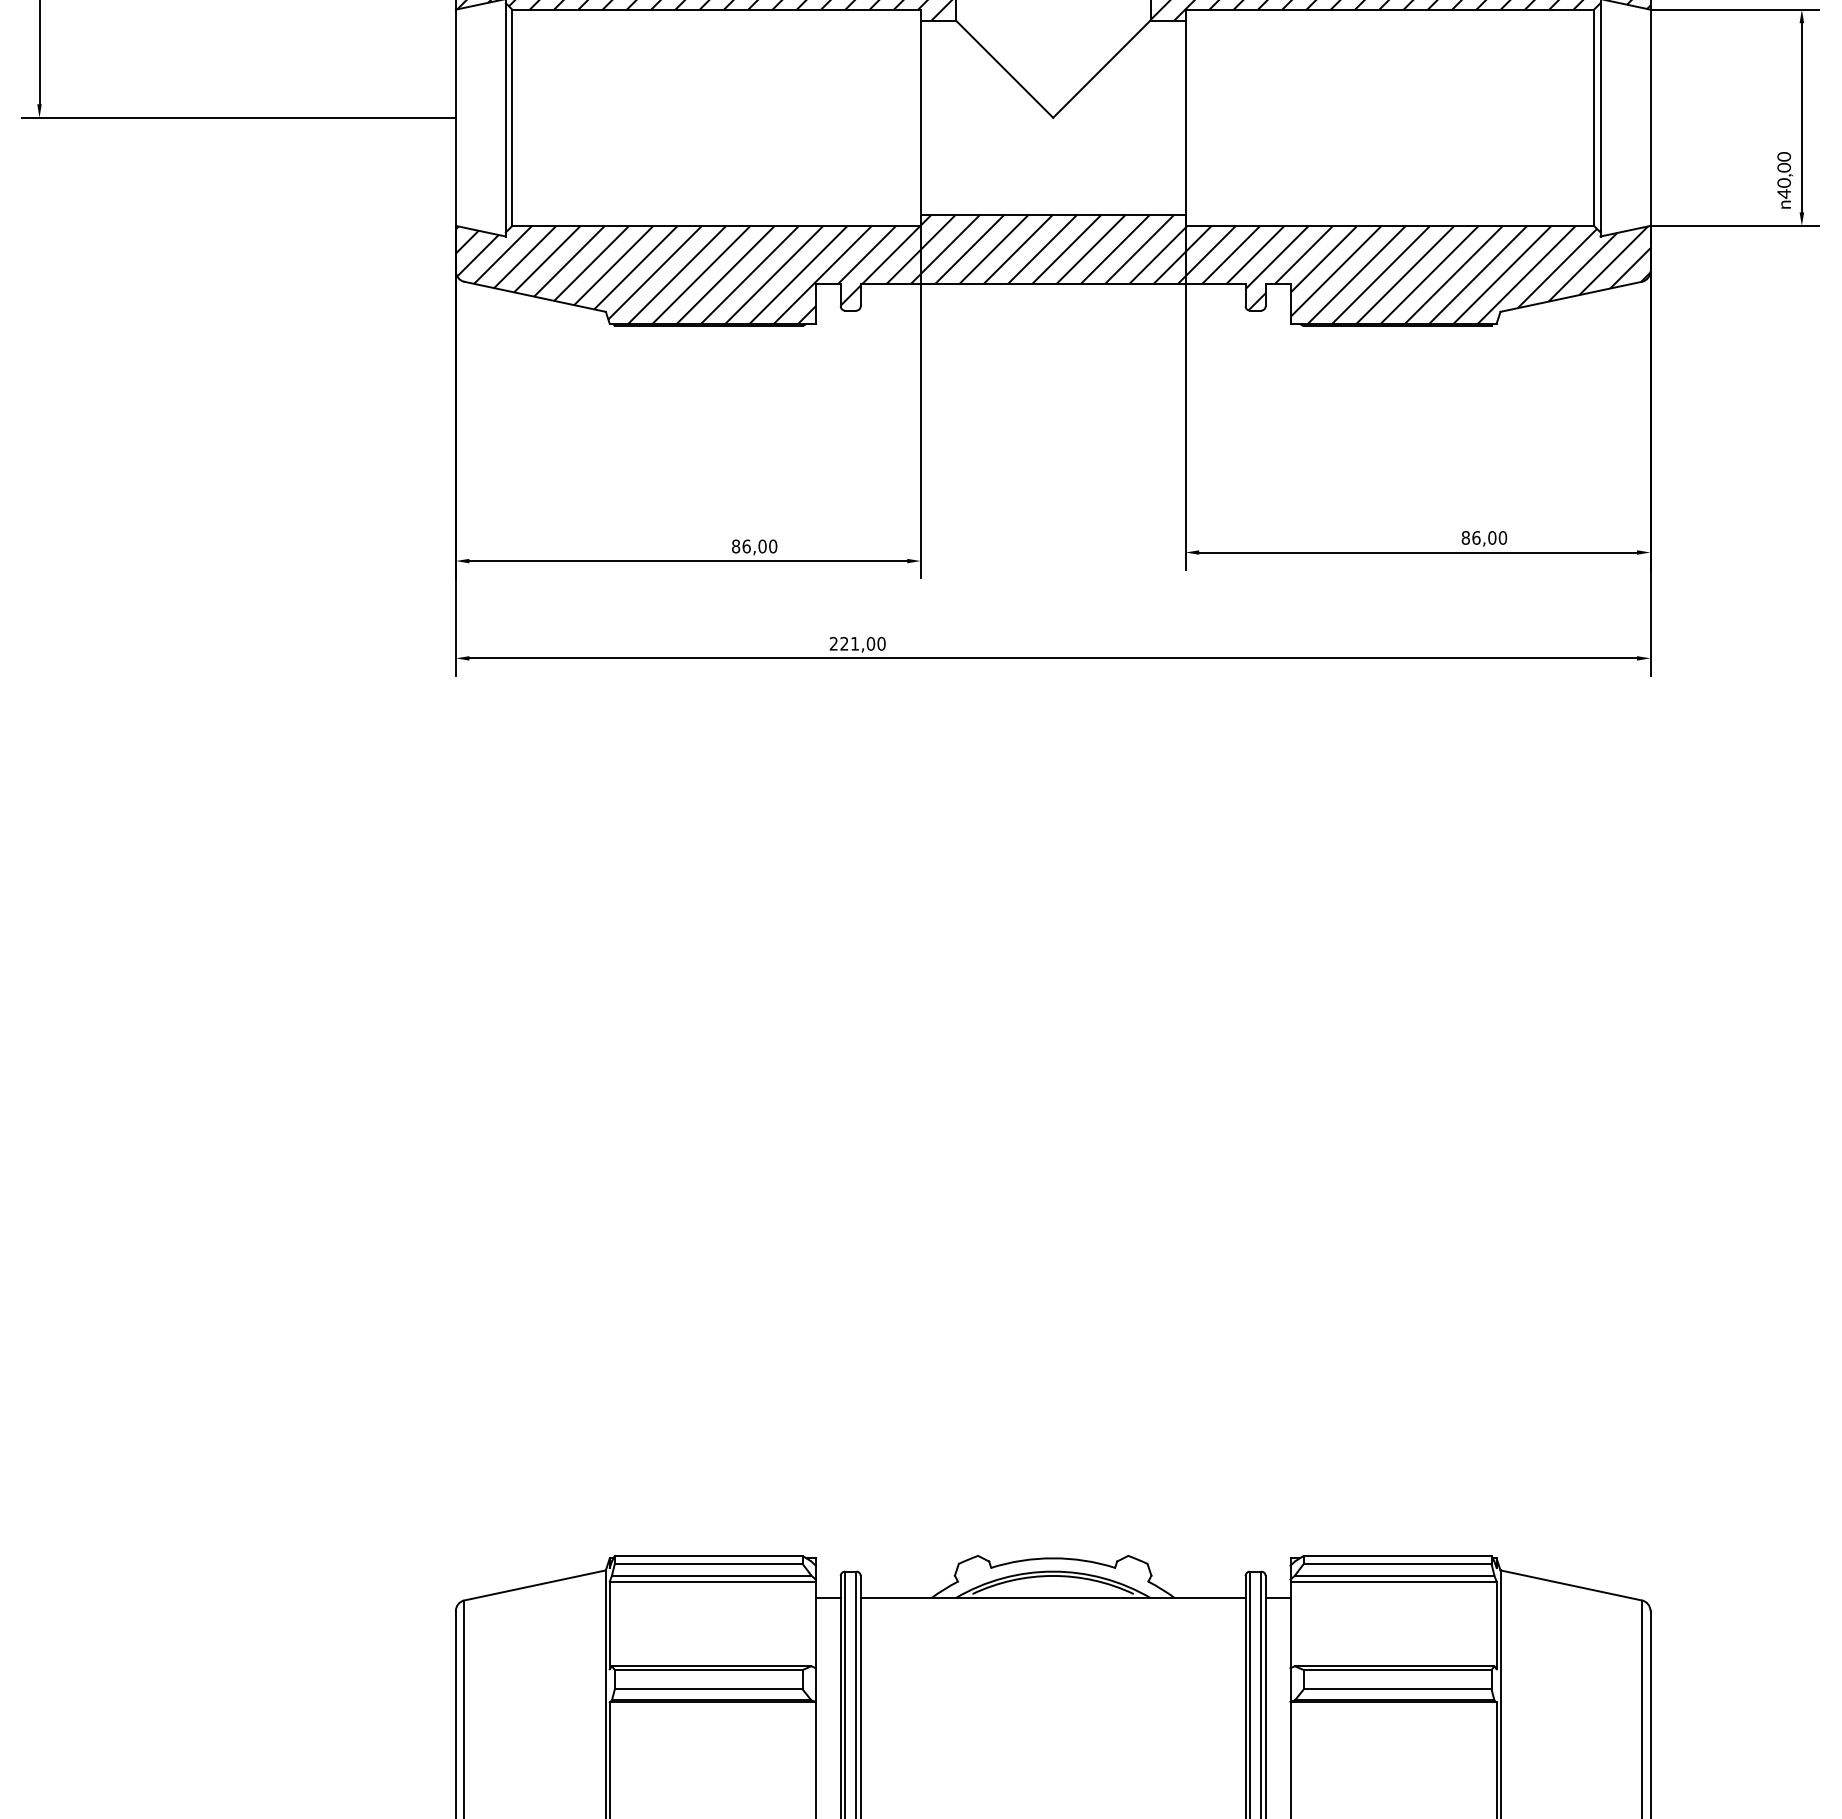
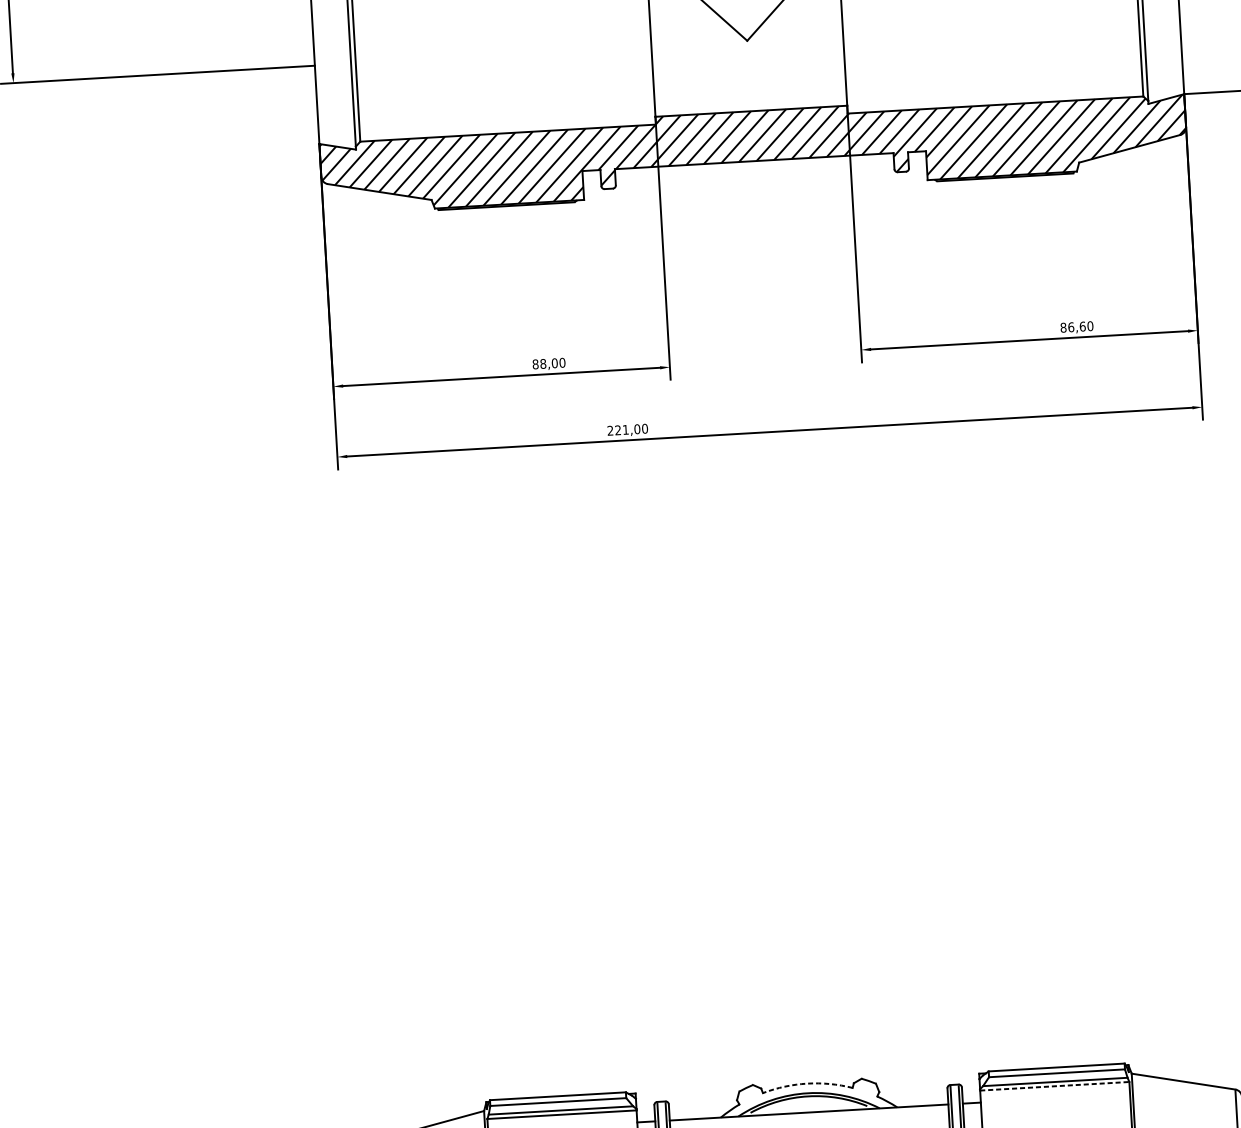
text: (1492, 537) -> (1082, 326), 86,00 -> 86,60
text: (746, 546) -> (543, 363), 86,00 -> 88,00
arc: (1053, 1558) -> (807, 1083), solid -> dashed
line: (1394, 1581) -> (1055, 1086), solid -> dashed

